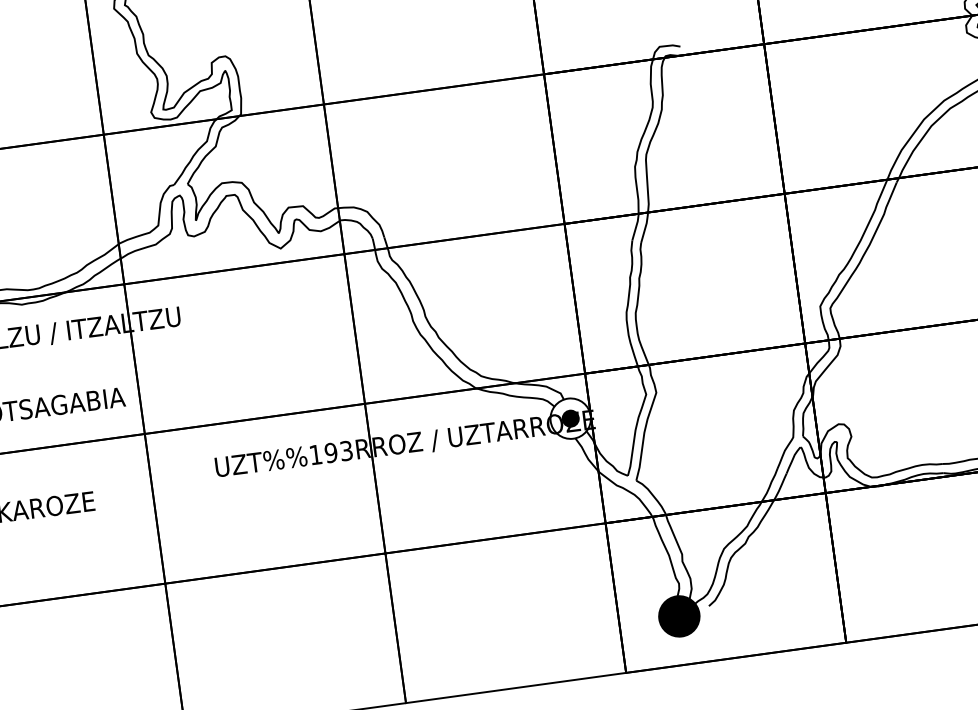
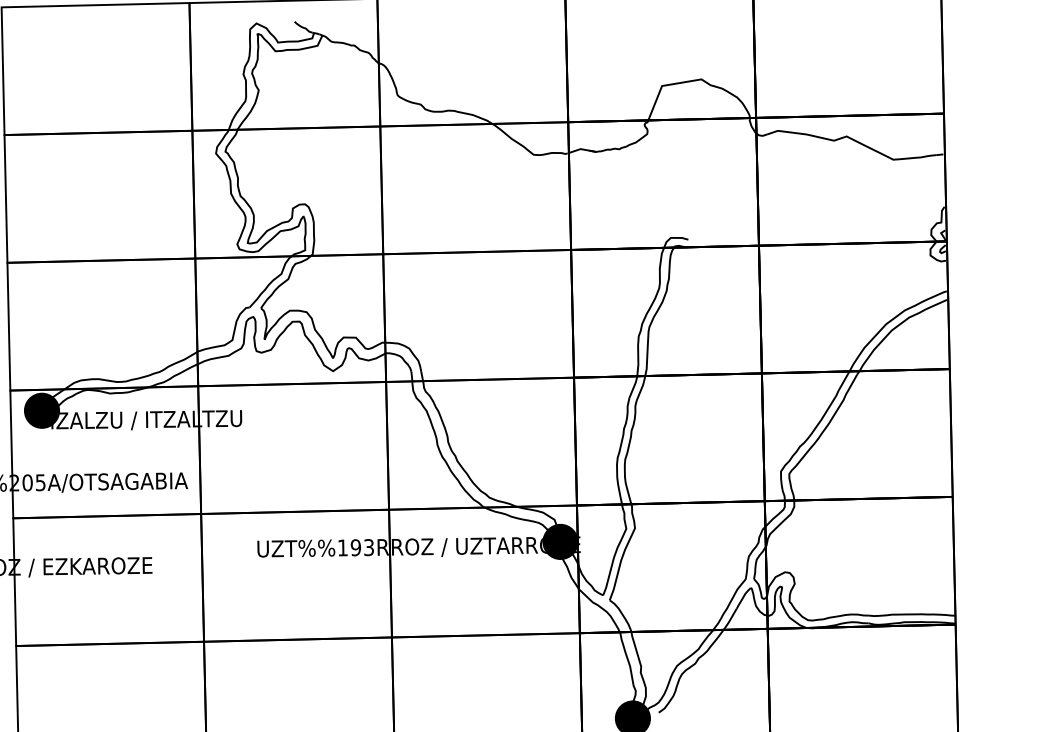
fill: (570, 418) -> (560, 541), added
fill: (570, 418) -> (560, 541), added

